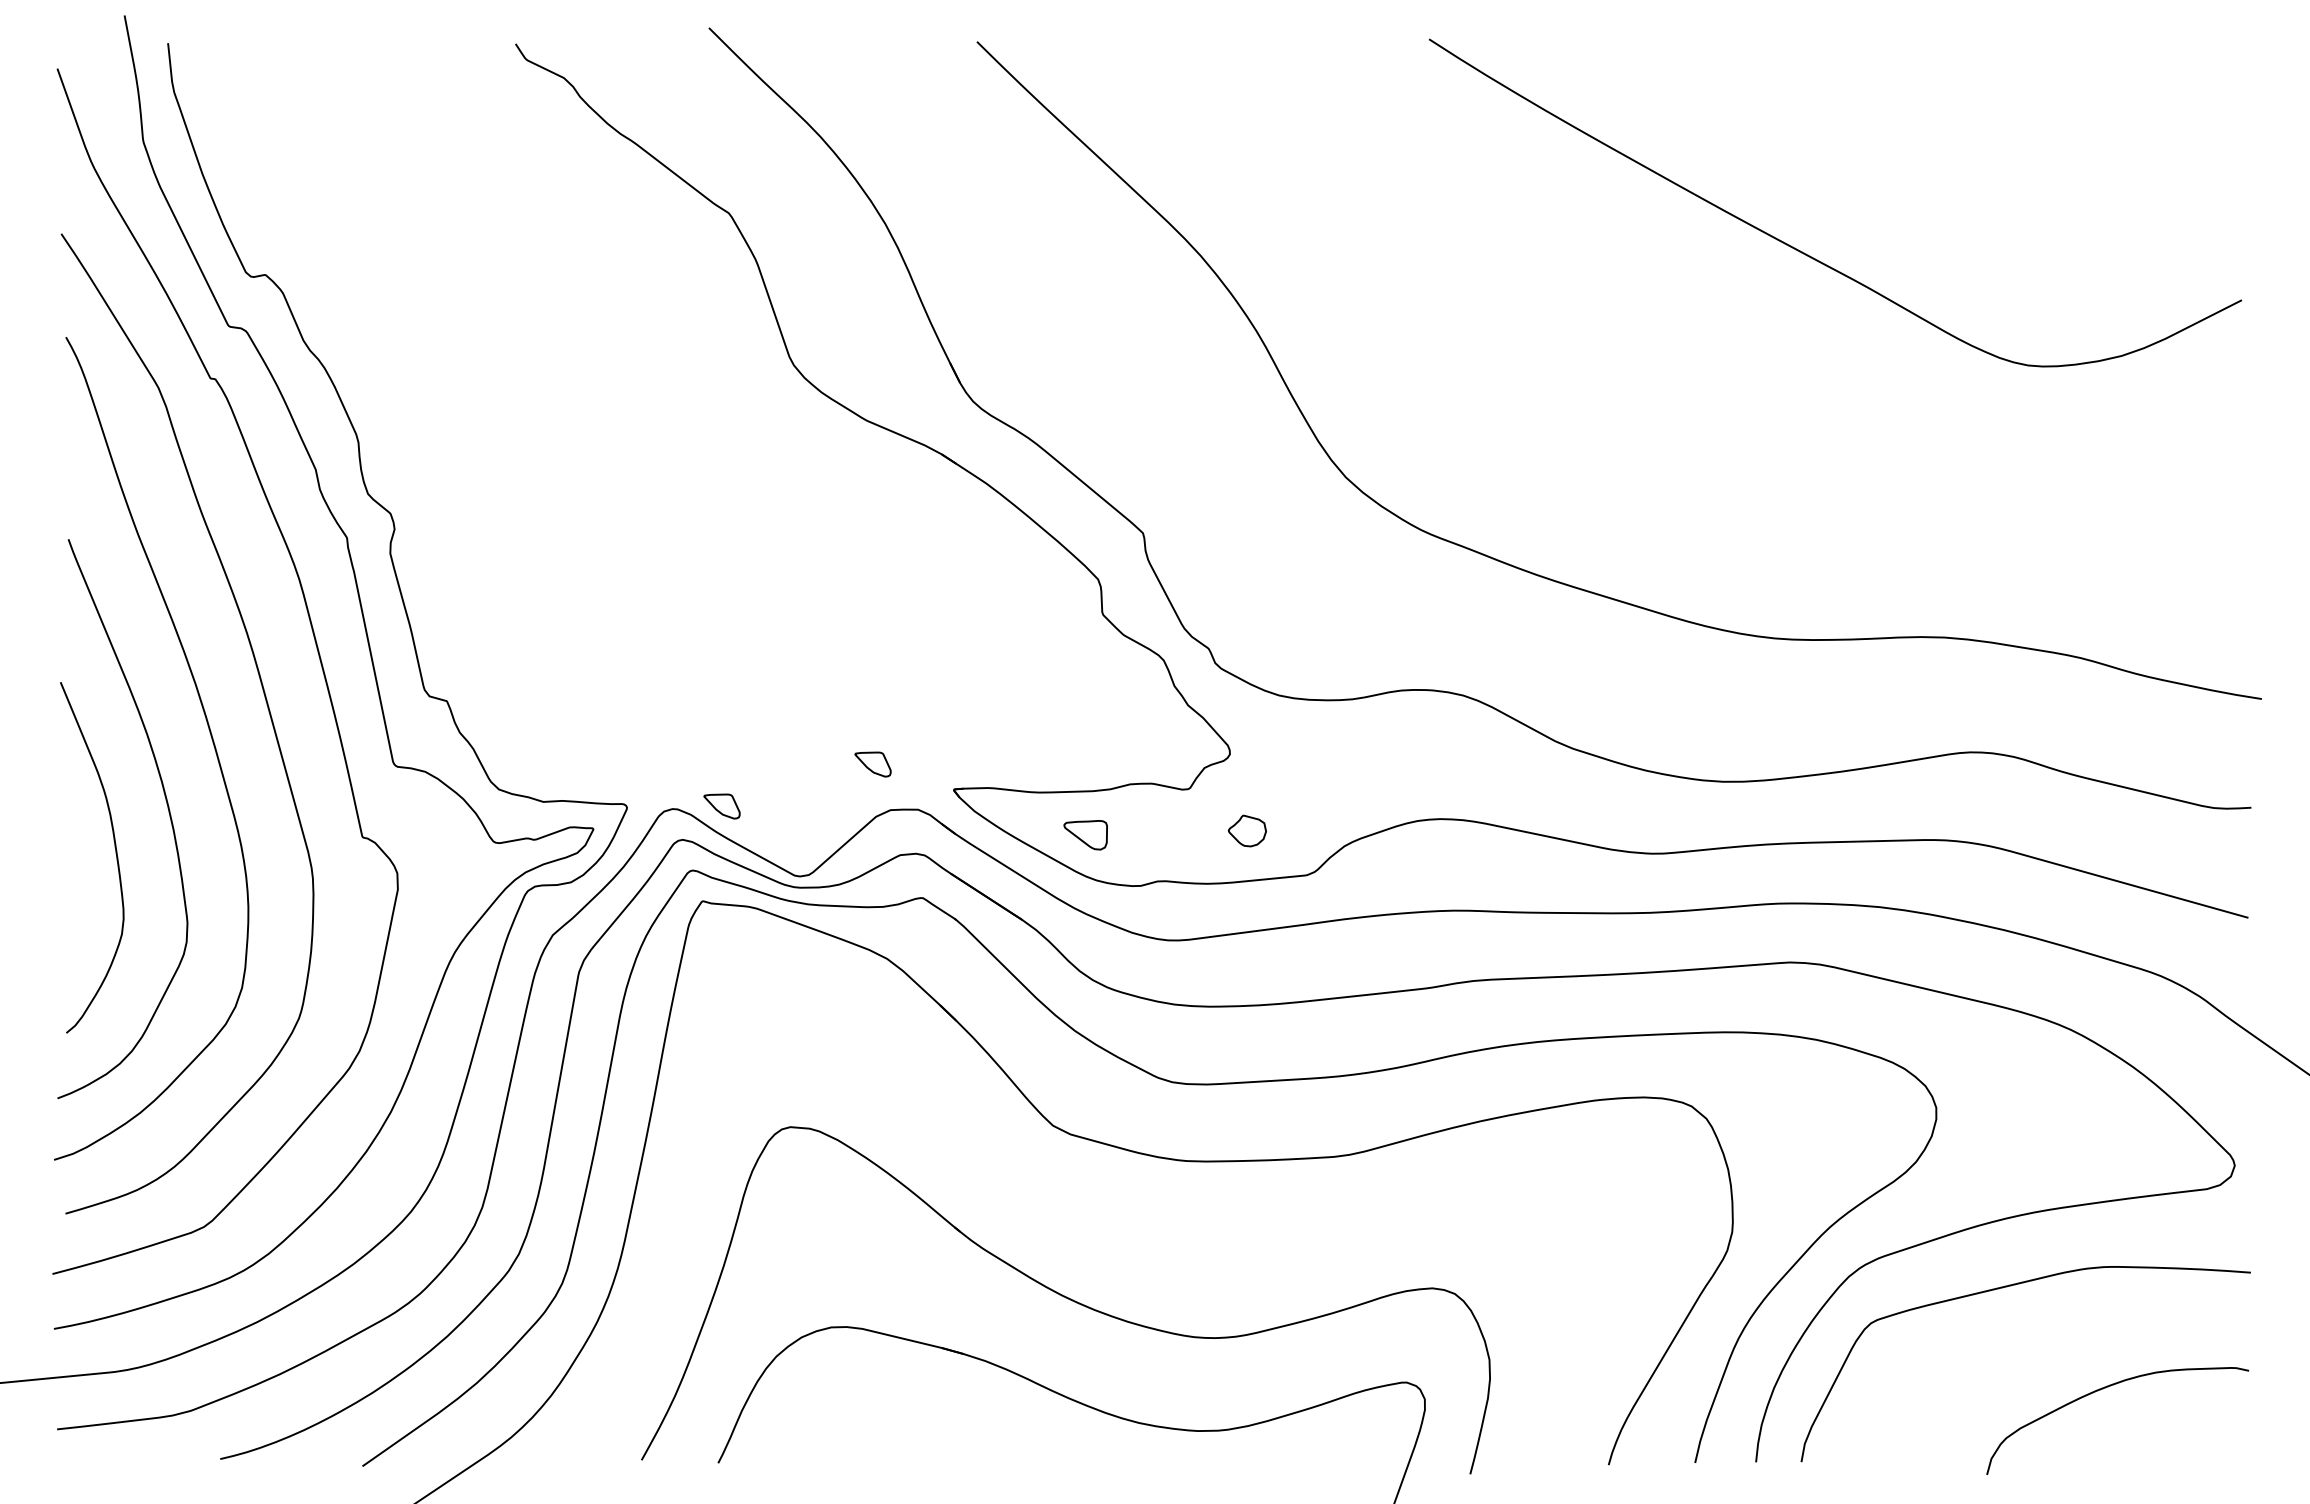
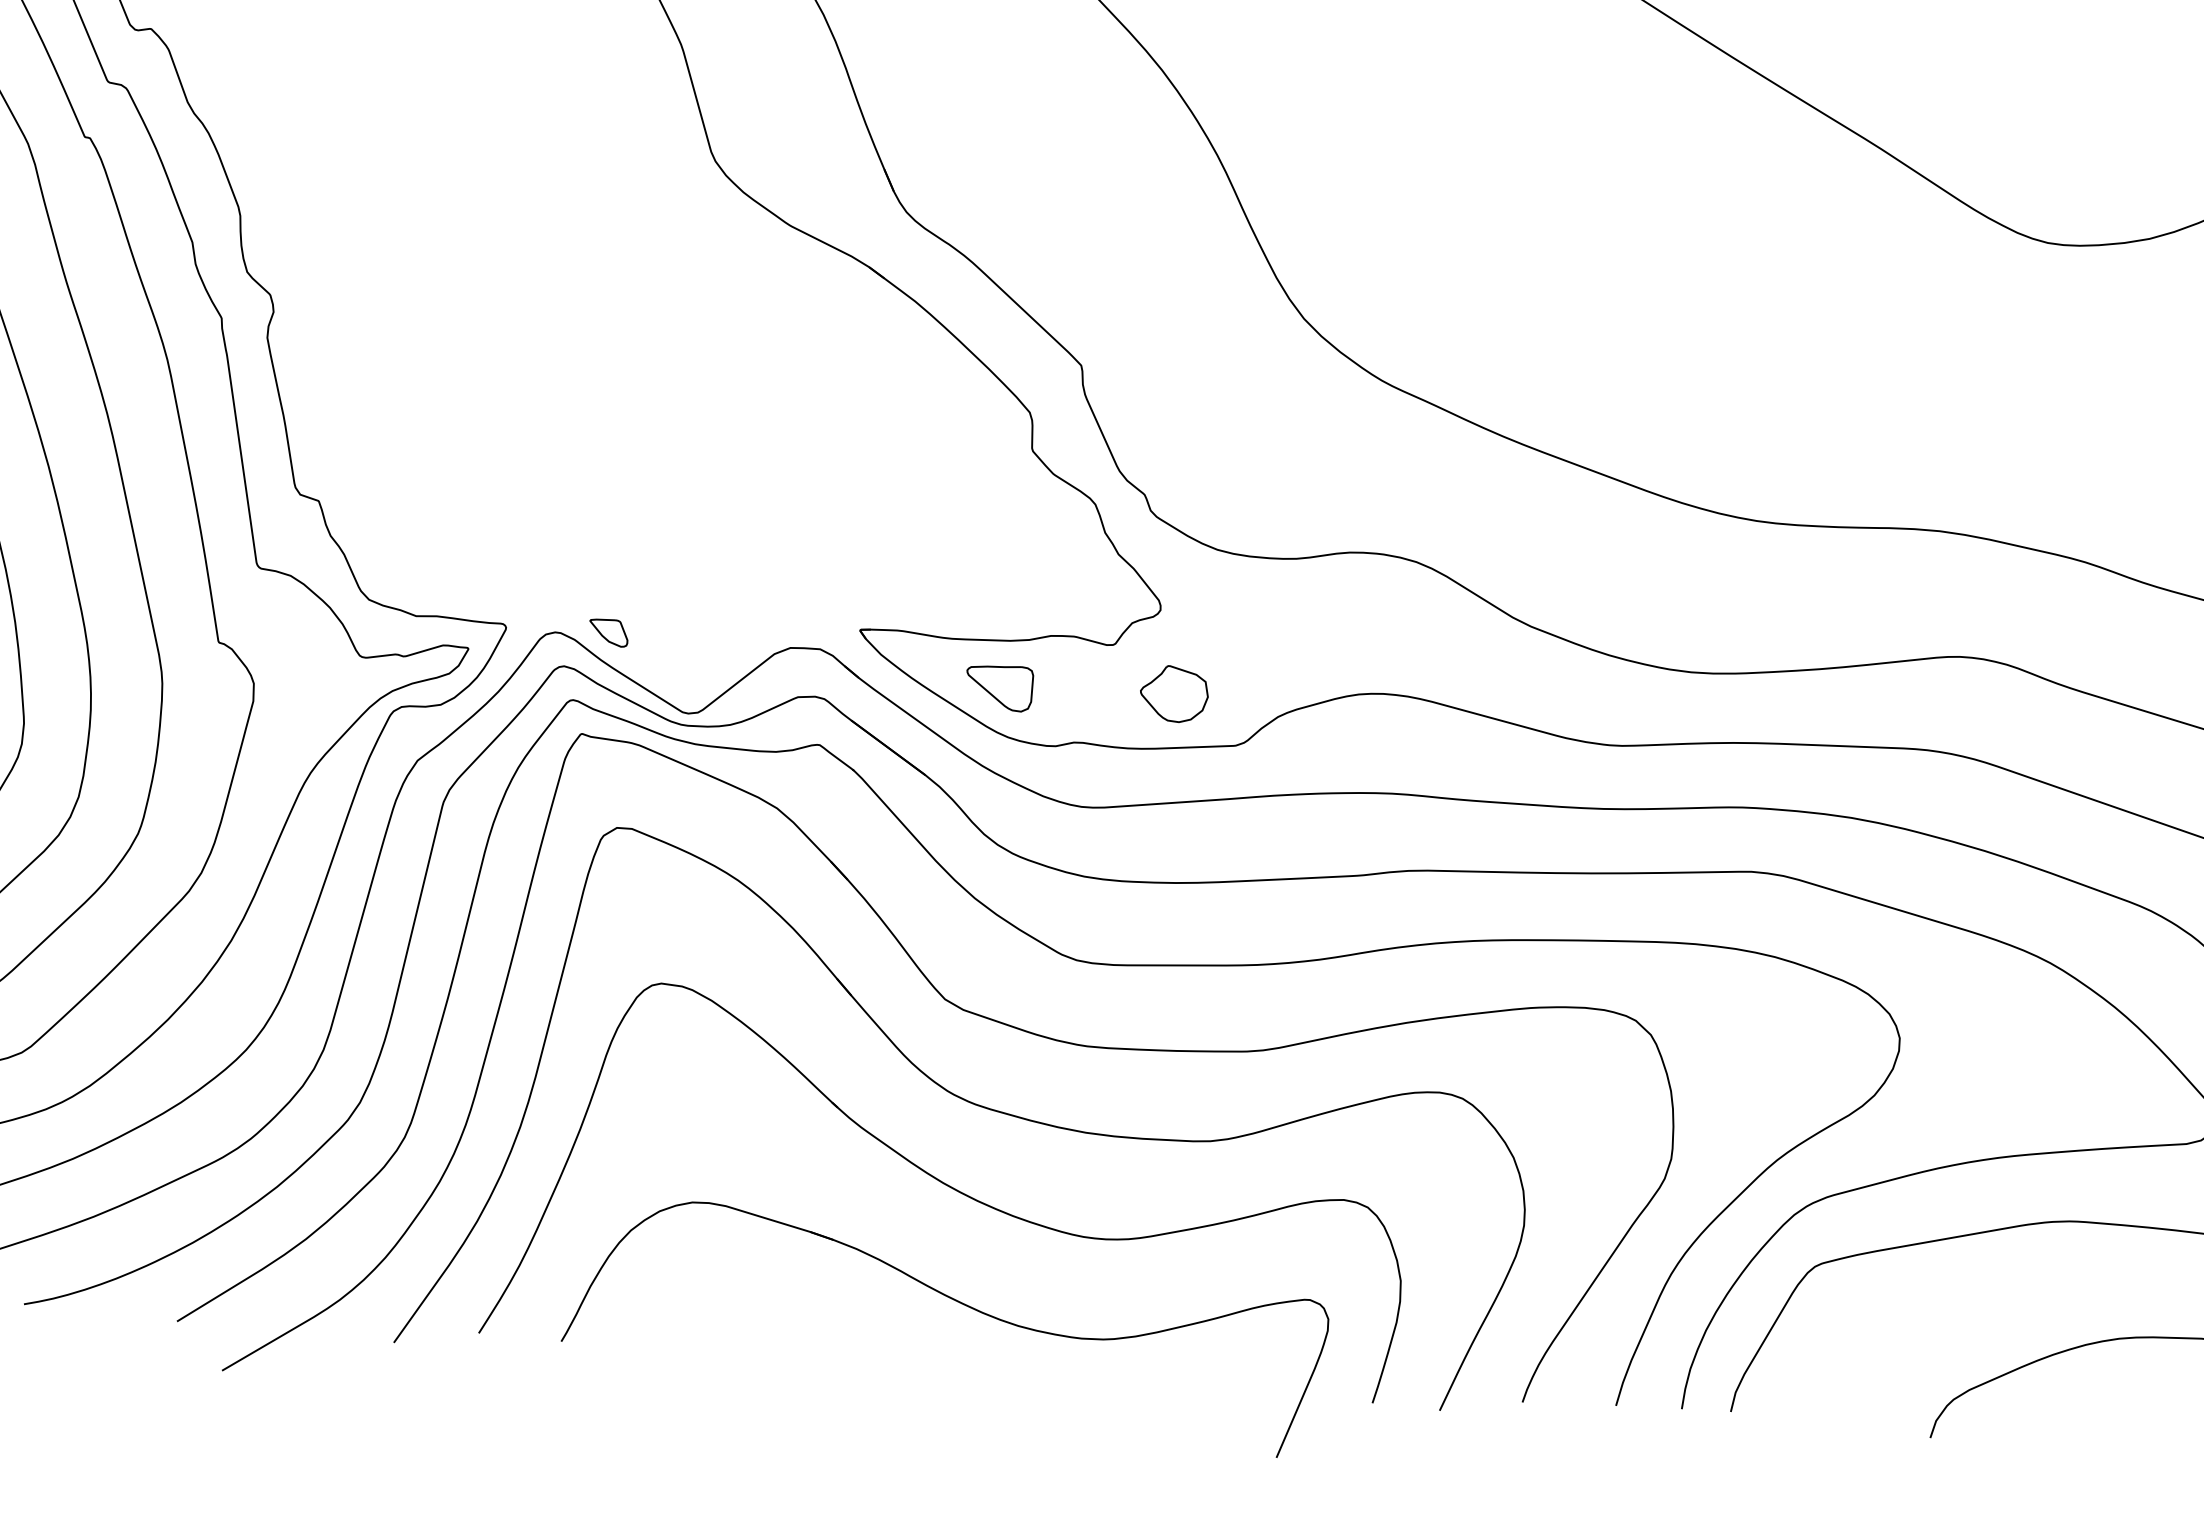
part: (872, 764) -> (774, 597), removed
part: (1247, 830) -> (1174, 693), size x1.67
part: (1085, 834) -> (999, 687), size x1.43
part: (1084, 1221) -> (972, 1104), added

